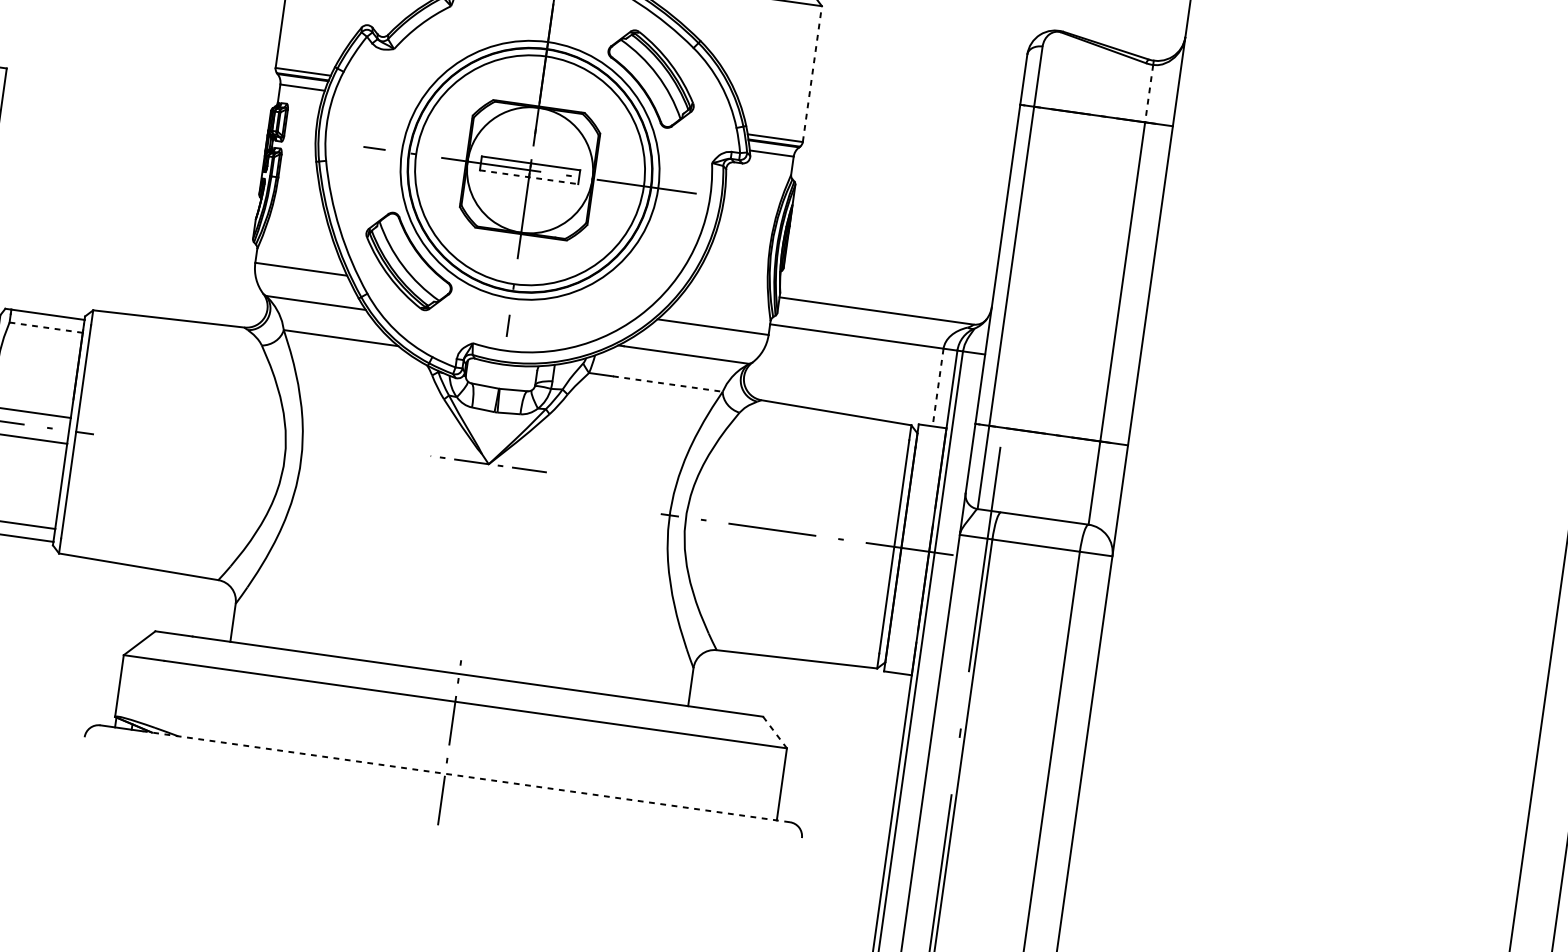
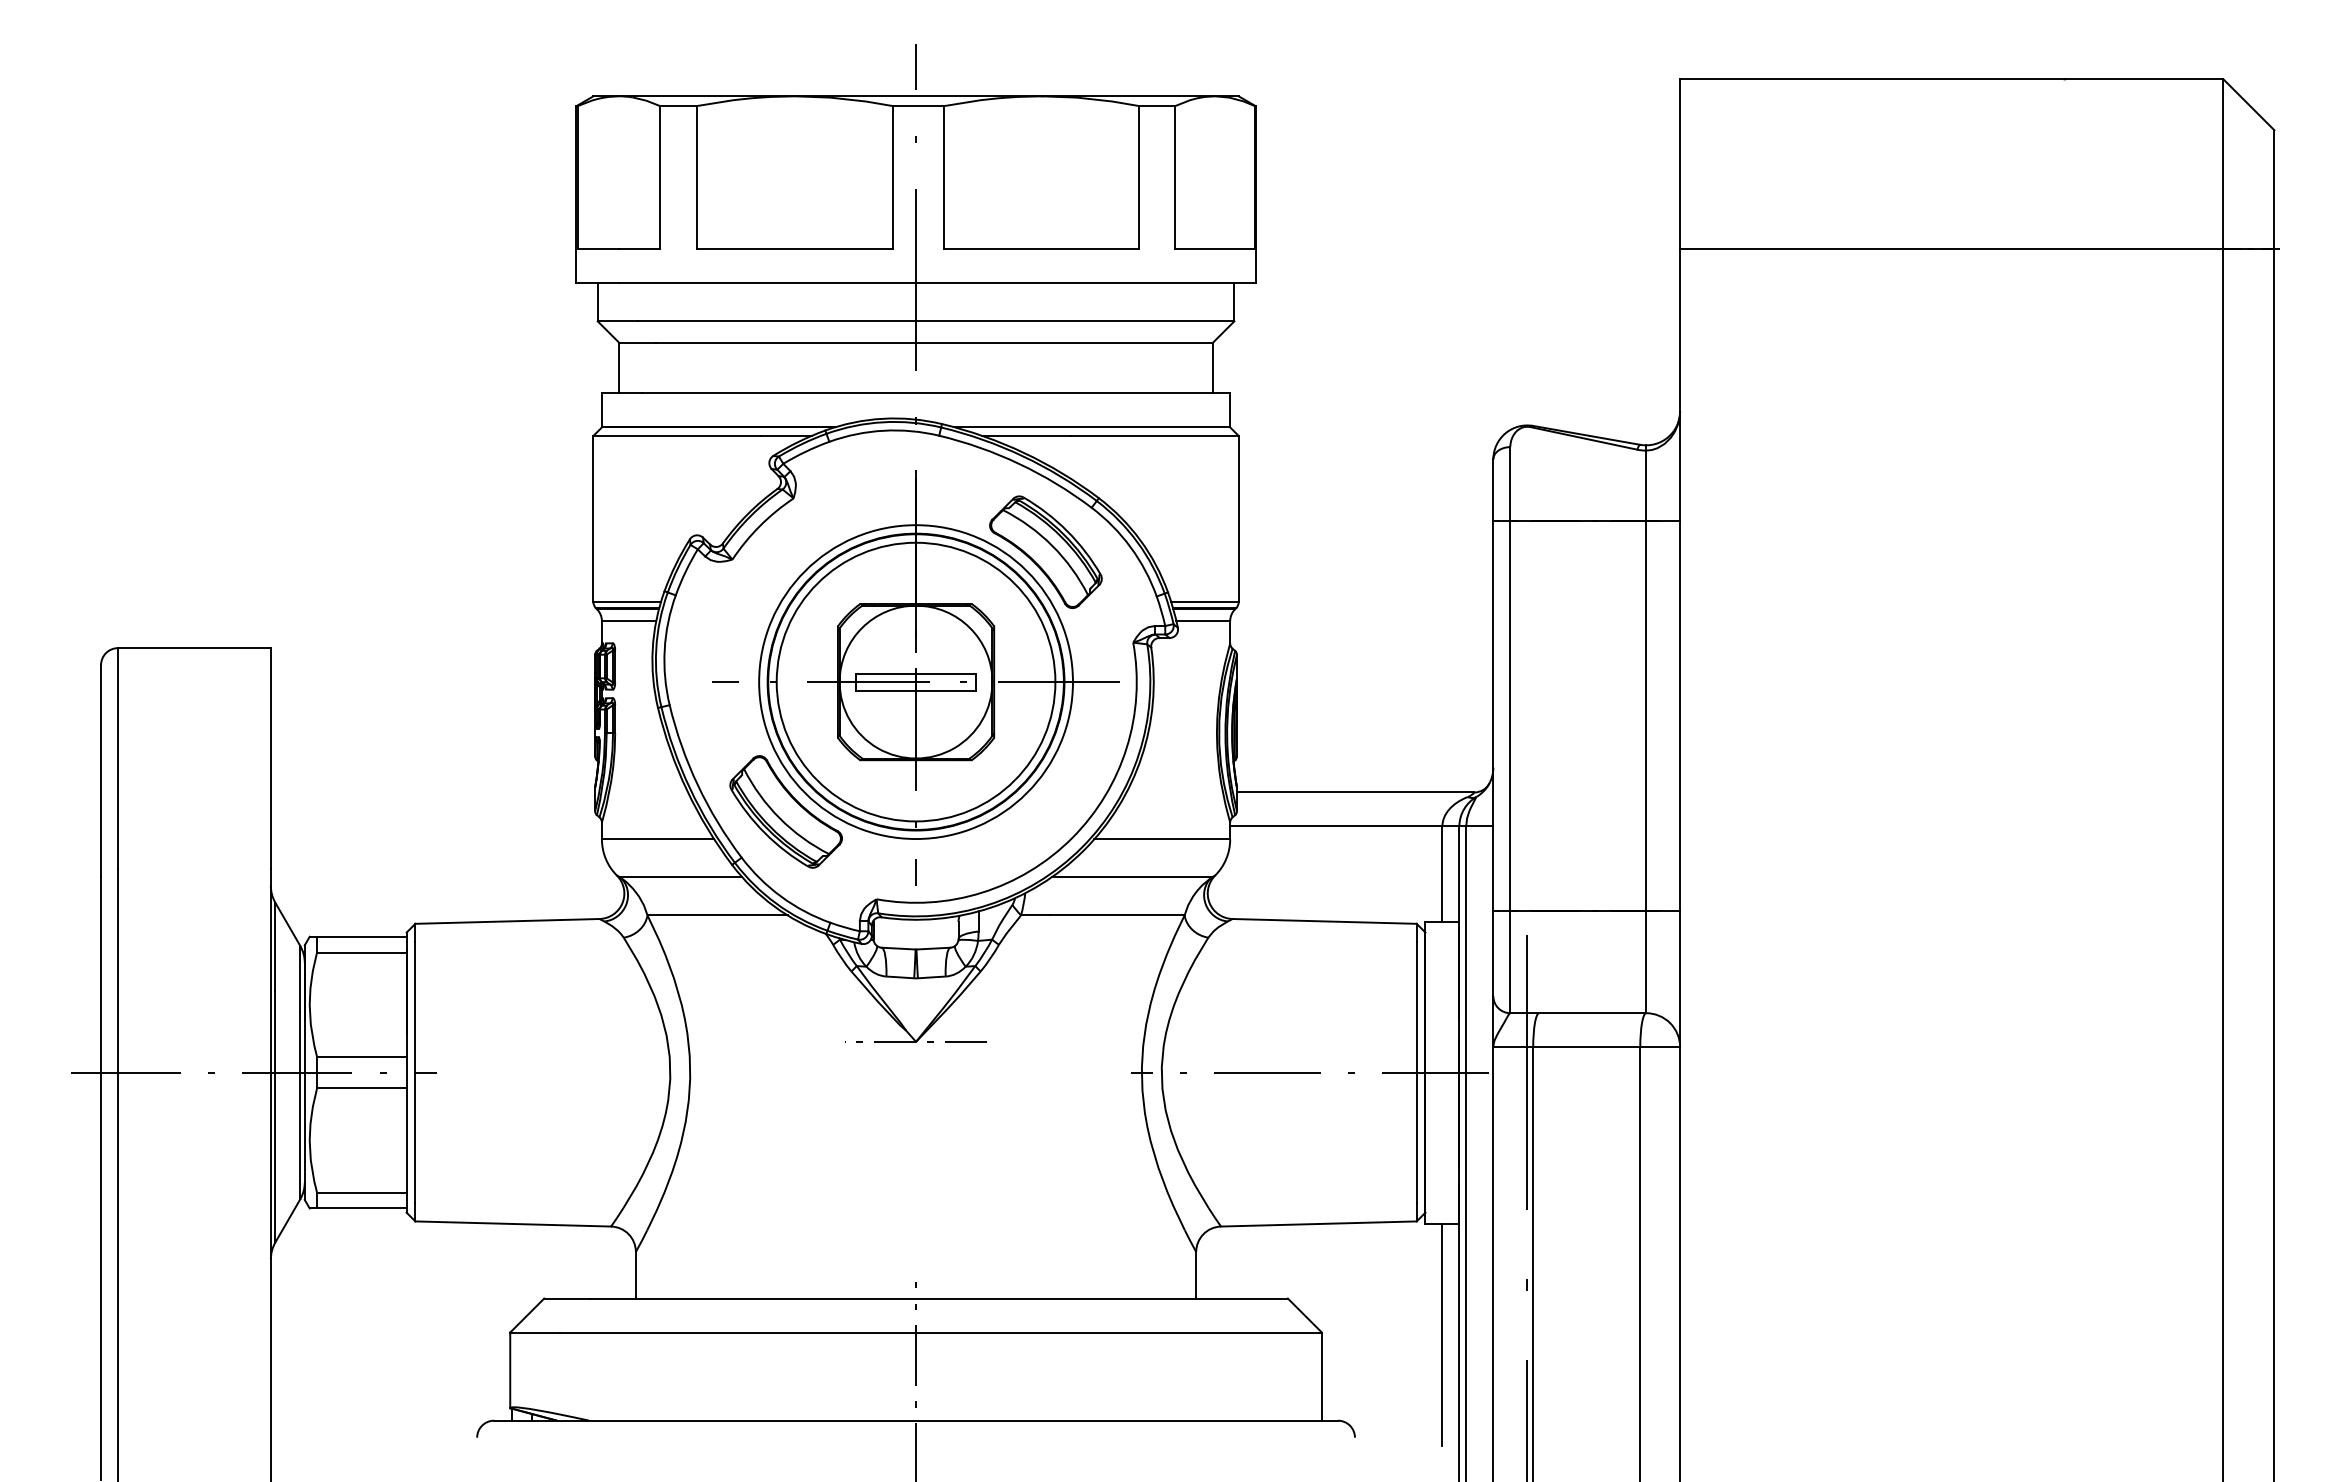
line: (812, 73) -> (1238, 518), dashed -> solid
line: (1149, 94) -> (1646, 486), dashed -> solid
line: (529, 177) -> (916, 690), dashed -> solid
line: (45, 327) -> (361, 952), dashed -> solid
line: (667, 384) -> (1117, 915), dashed -> solid
line: (938, 387) -> (1442, 873), dashed -> solid
line: (775, 732) -> (1305, 1315), dashed -> solid
line: (885, 763) -> (1442, 1334), added
line: (466, 776) -> (941, 1420), dashed -> solid

